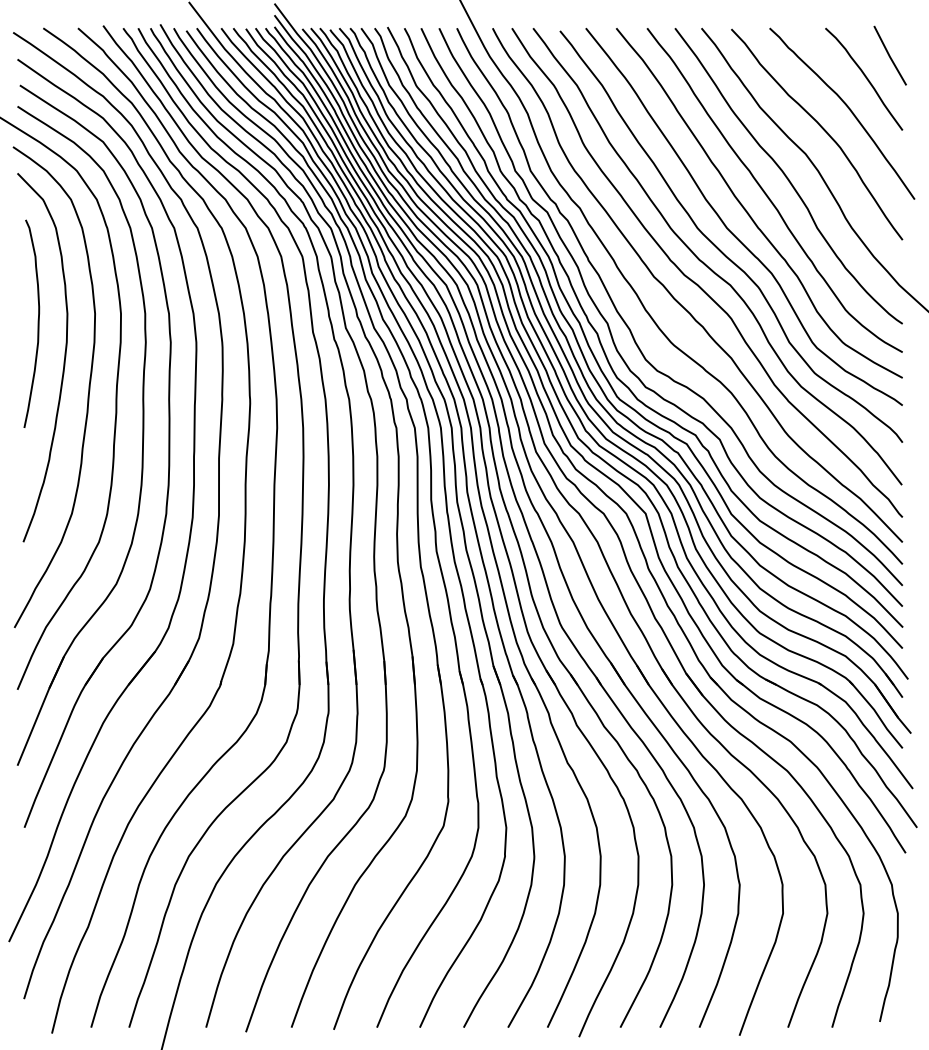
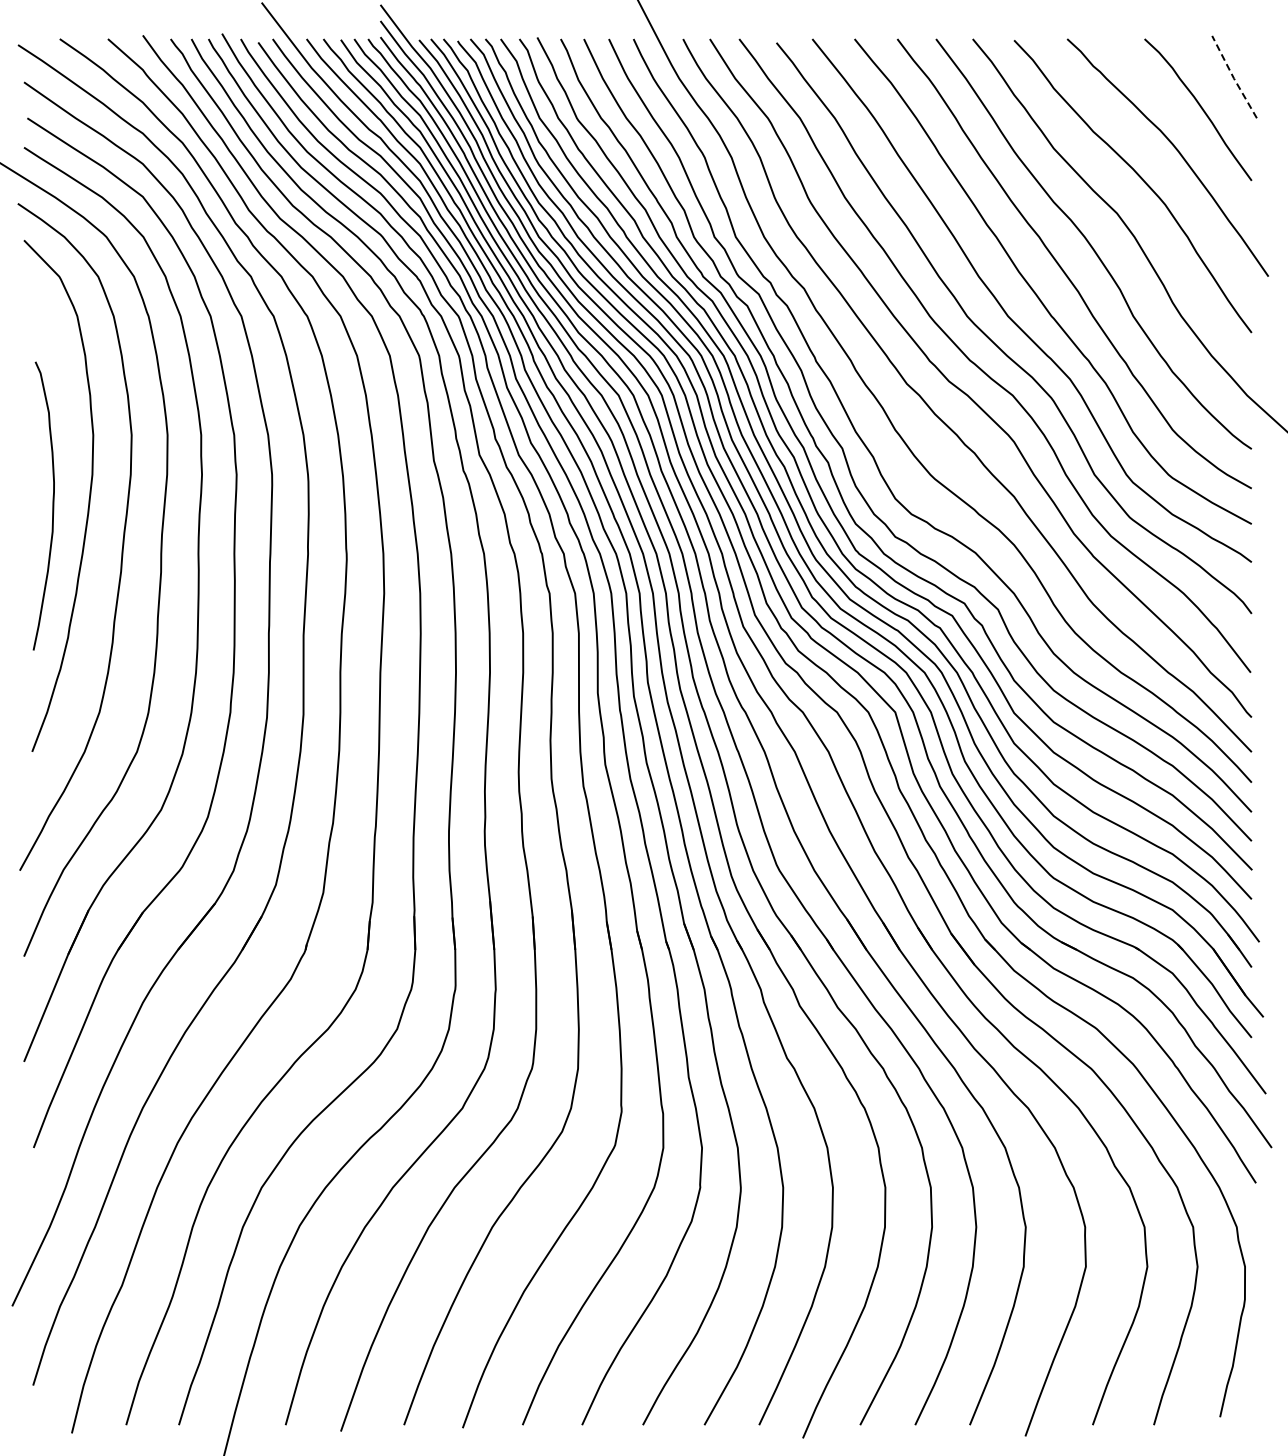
line: (889, 55) -> (1233, 77), solid -> dashed
curve: (38, 323) -> (52, 505), moved

